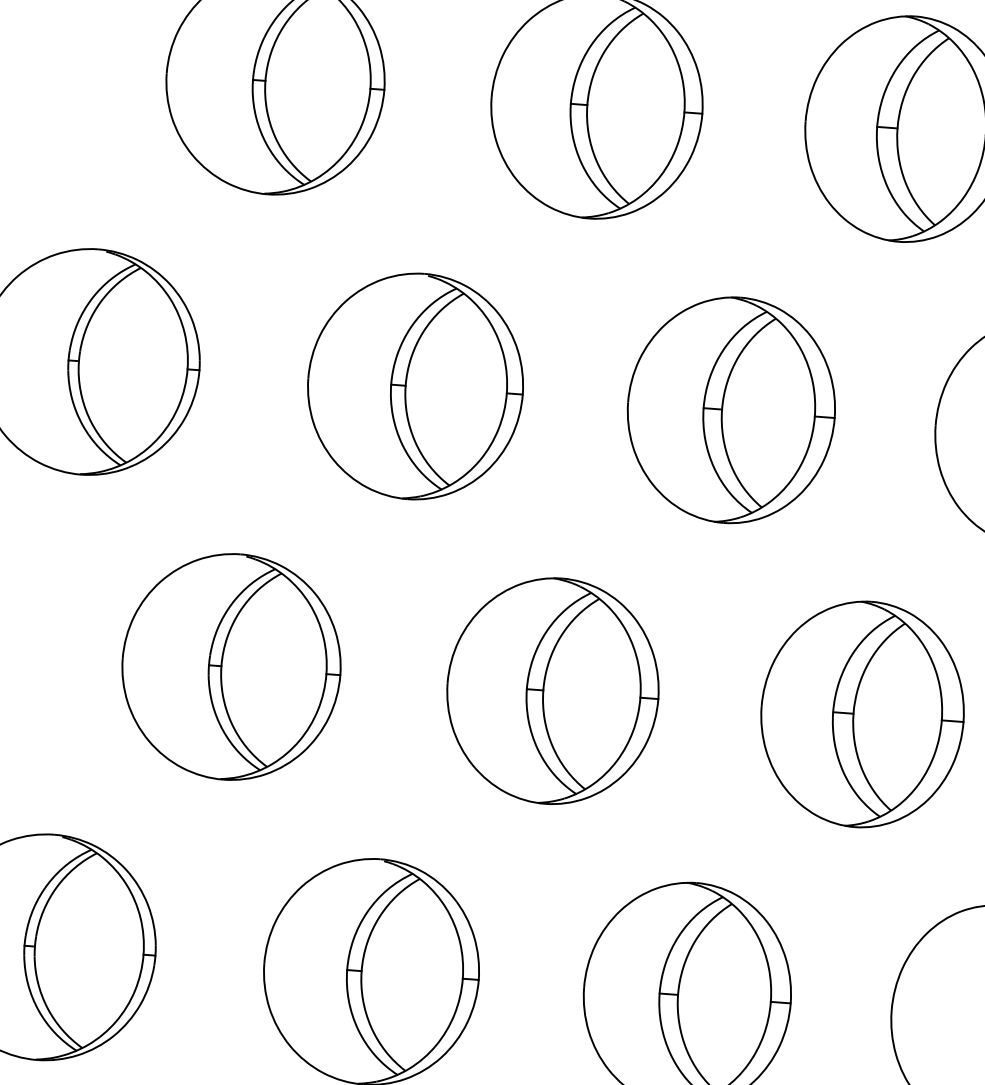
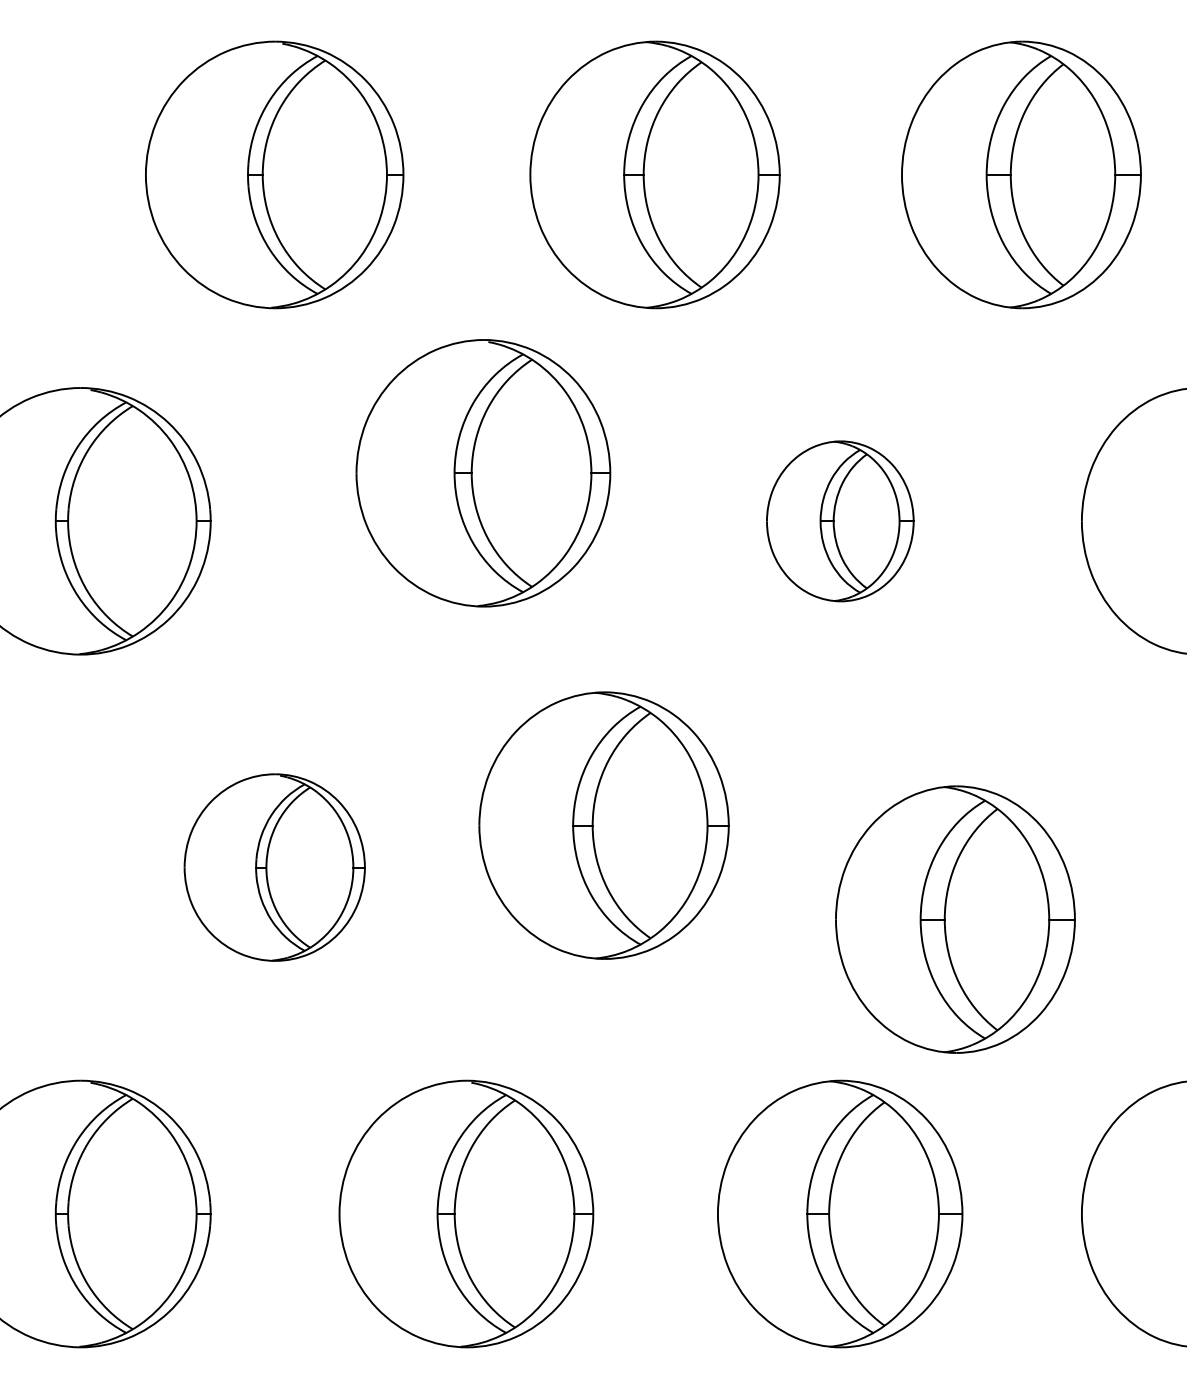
part: (415, 386) -> (483, 473), moved
part: (731, 410) -> (840, 521), size x0.6
part: (231, 666) -> (274, 867), size x0.7
part: (552, 690) -> (603, 825), moved
part: (862, 714) -> (955, 919), moved

